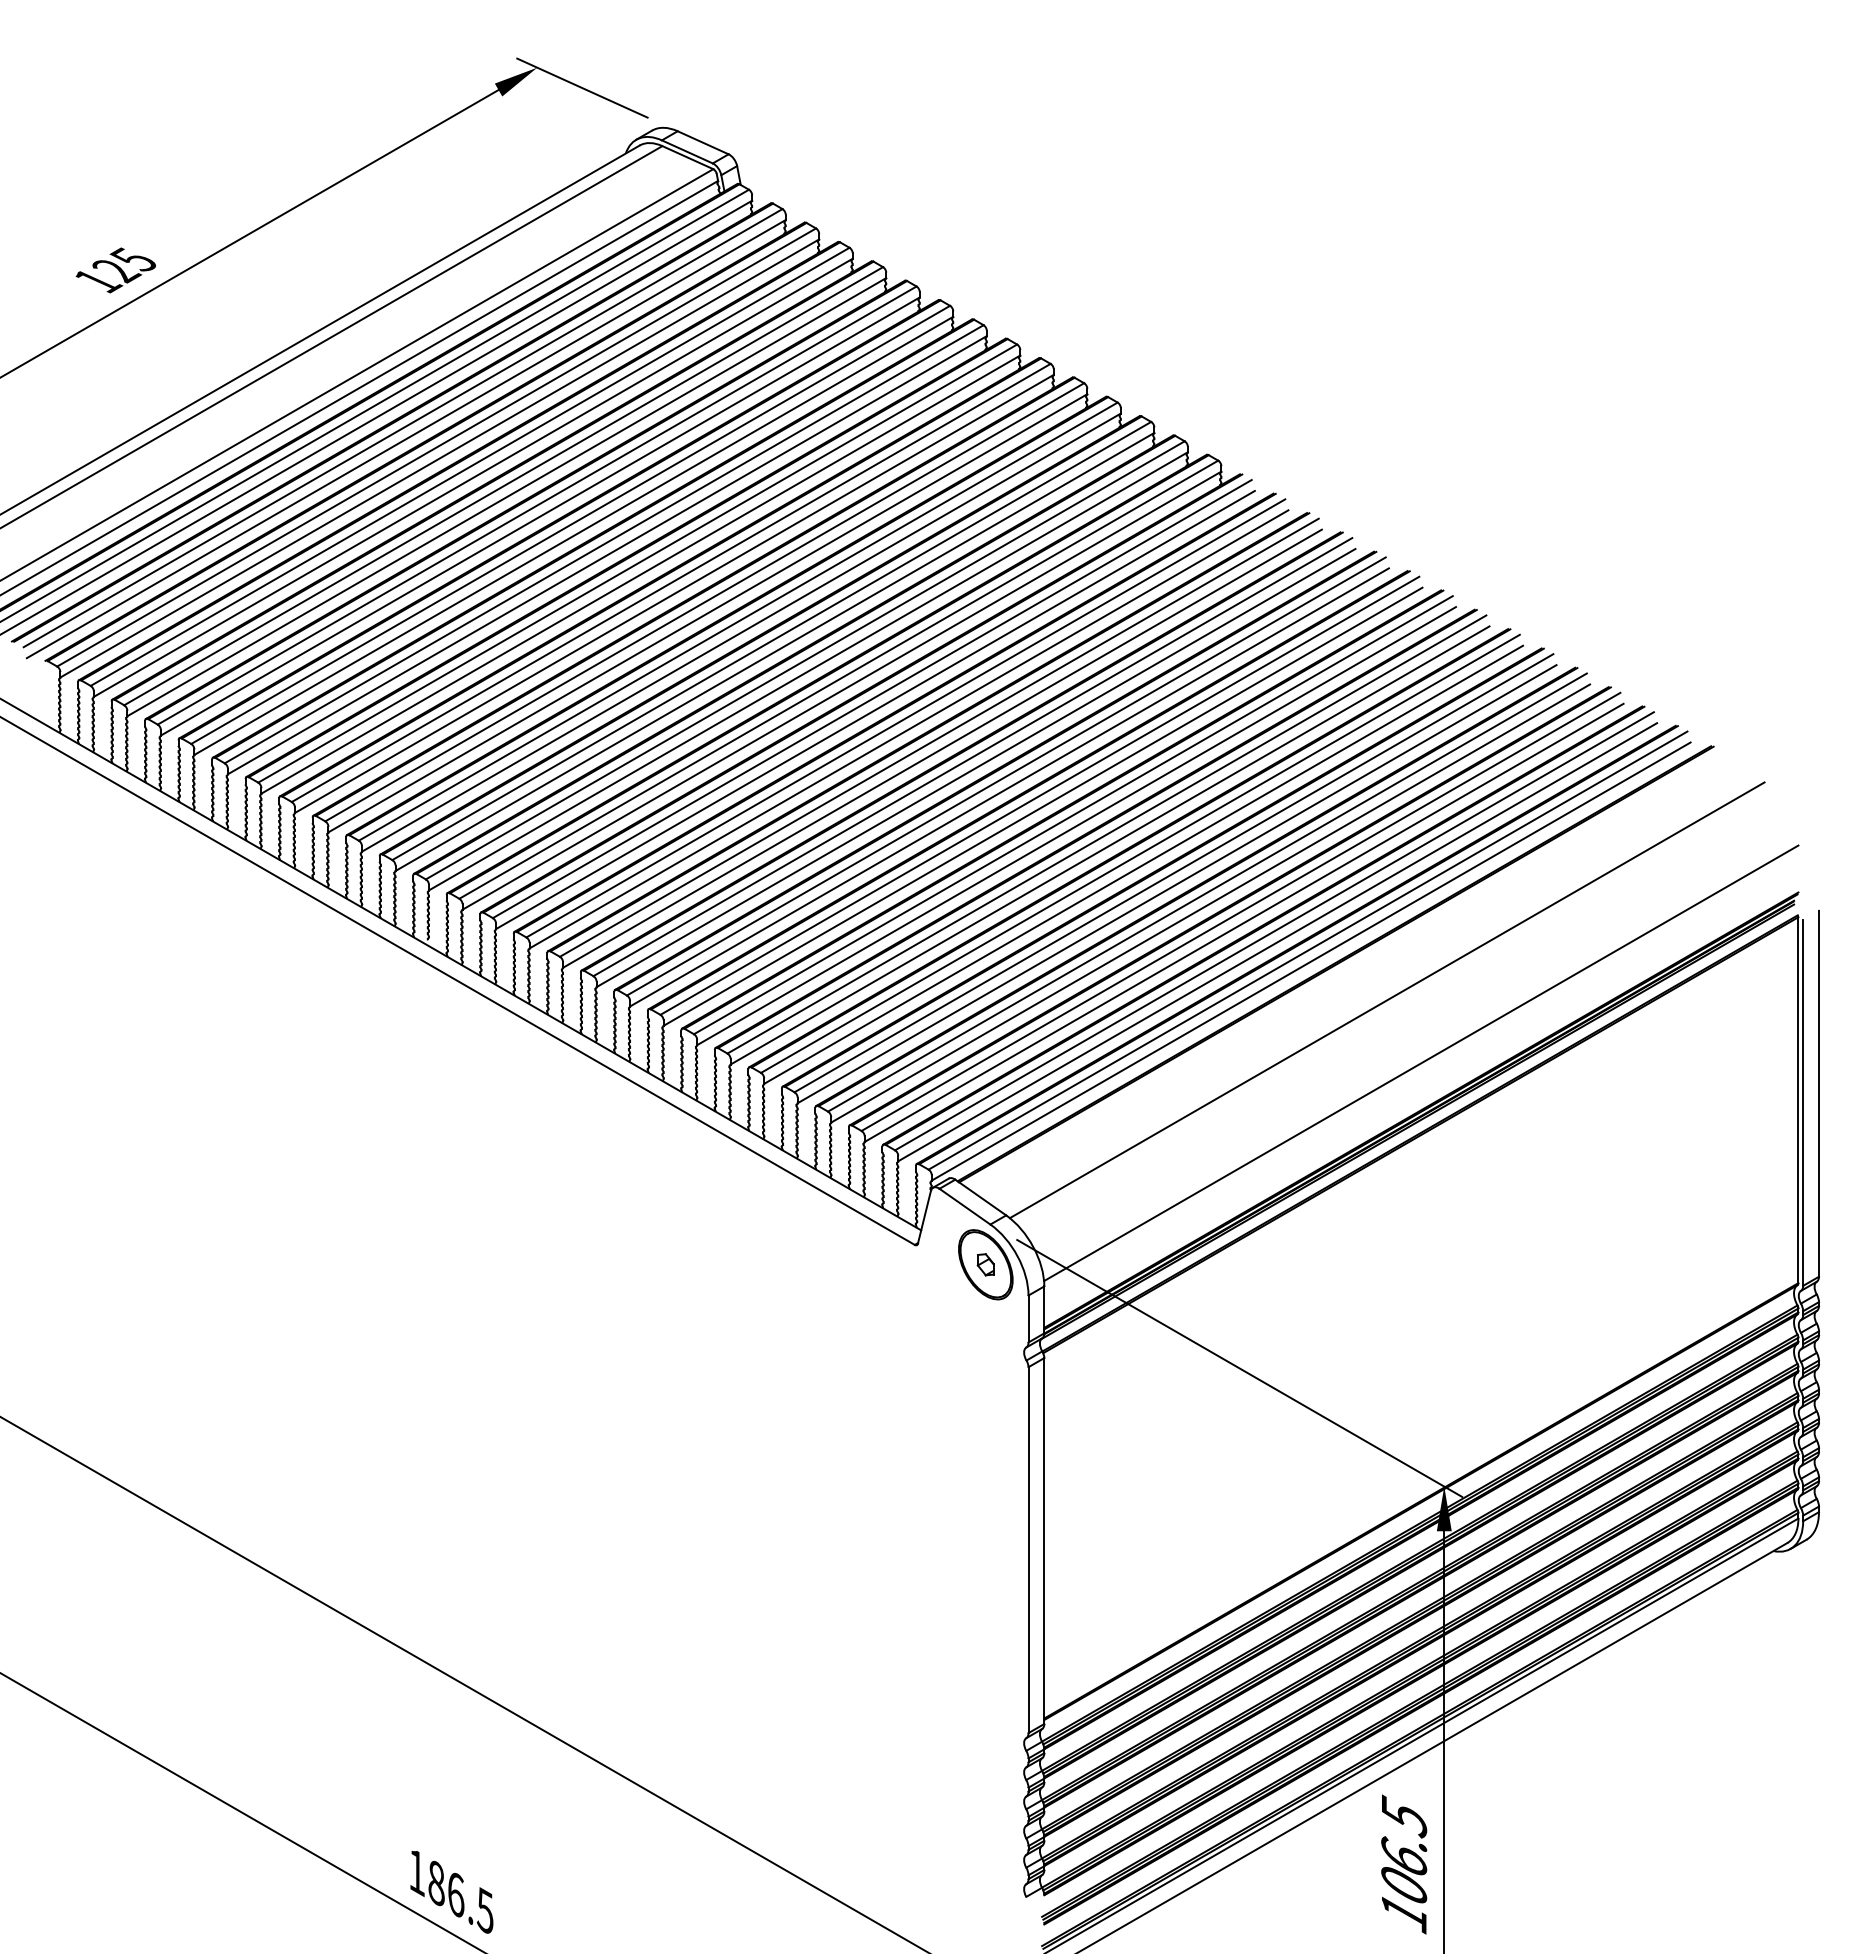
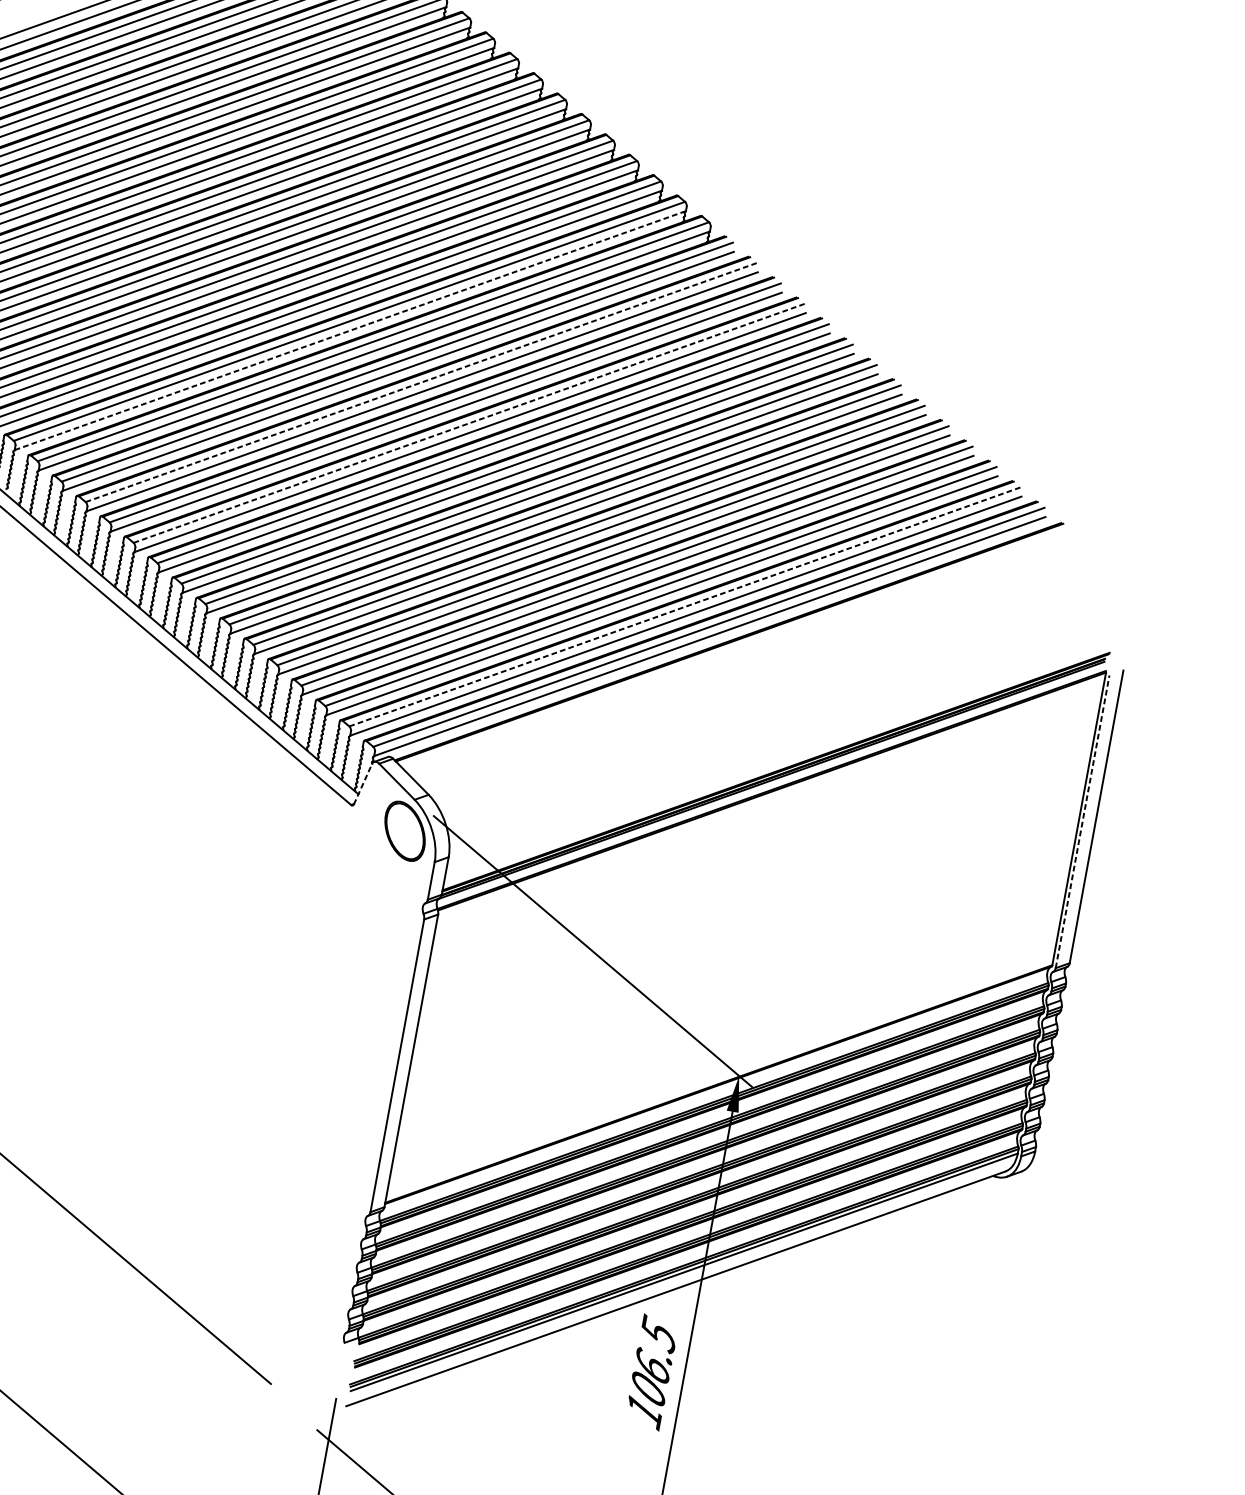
line: (808, 671) -> (350, 330), solid -> dashed
line: (906, 718) -> (421, 382), solid -> dashed
line: (973, 756) -> (469, 422), solid -> dashed
line: (1274, 931) -> (684, 607), solid -> dashed
line: (1386, 1000) -> (764, 678), removed
line: (1421, 1063) -> (783, 734), removed
line: (1803, 1102) -> (1082, 821), solid -> dashed
line: (924, 1216) -> (363, 783), solid -> dashed
part: (985, 1264) -> (404, 831), removed

